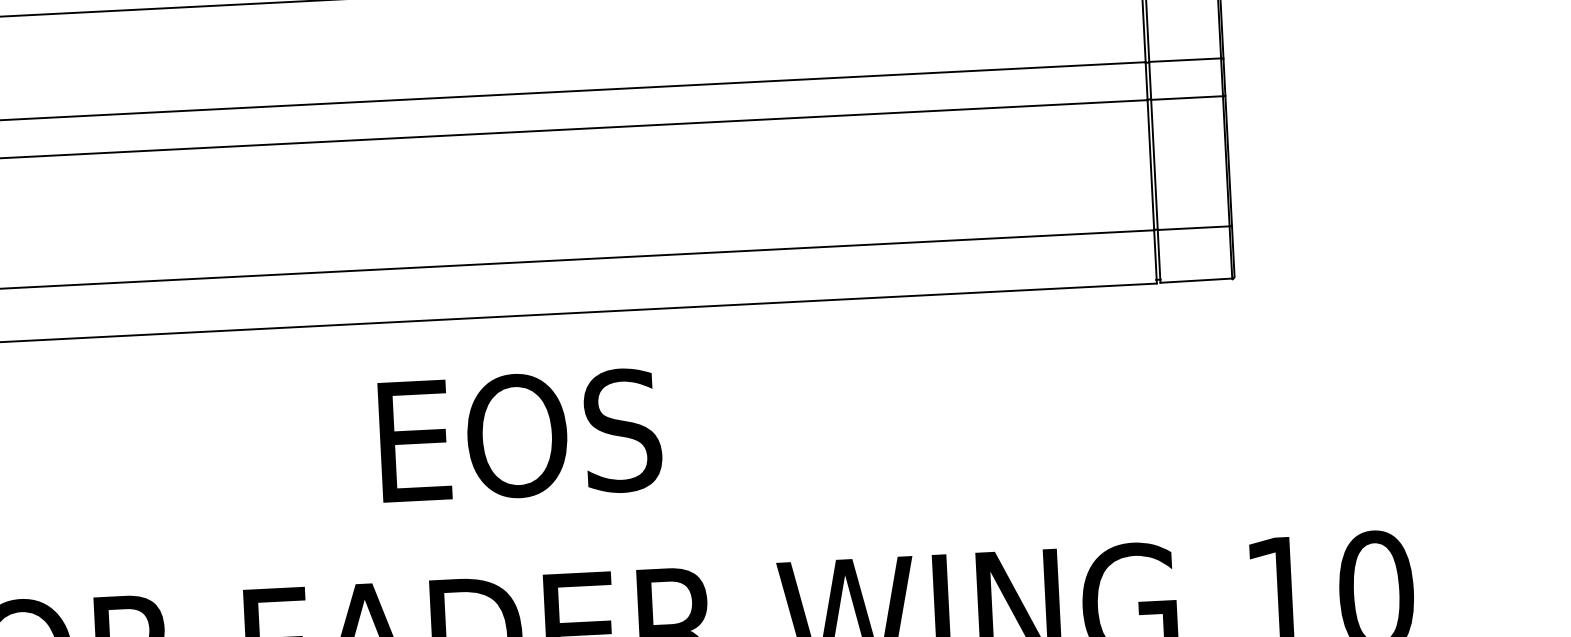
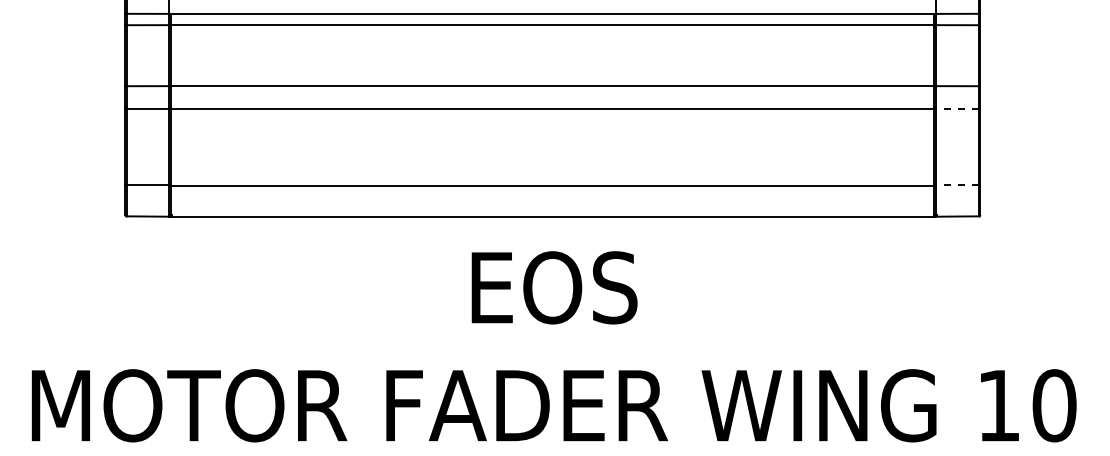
line: (1186, 97) -> (957, 108), solid -> dashed
line: (1193, 228) -> (957, 185), solid -> dashed

